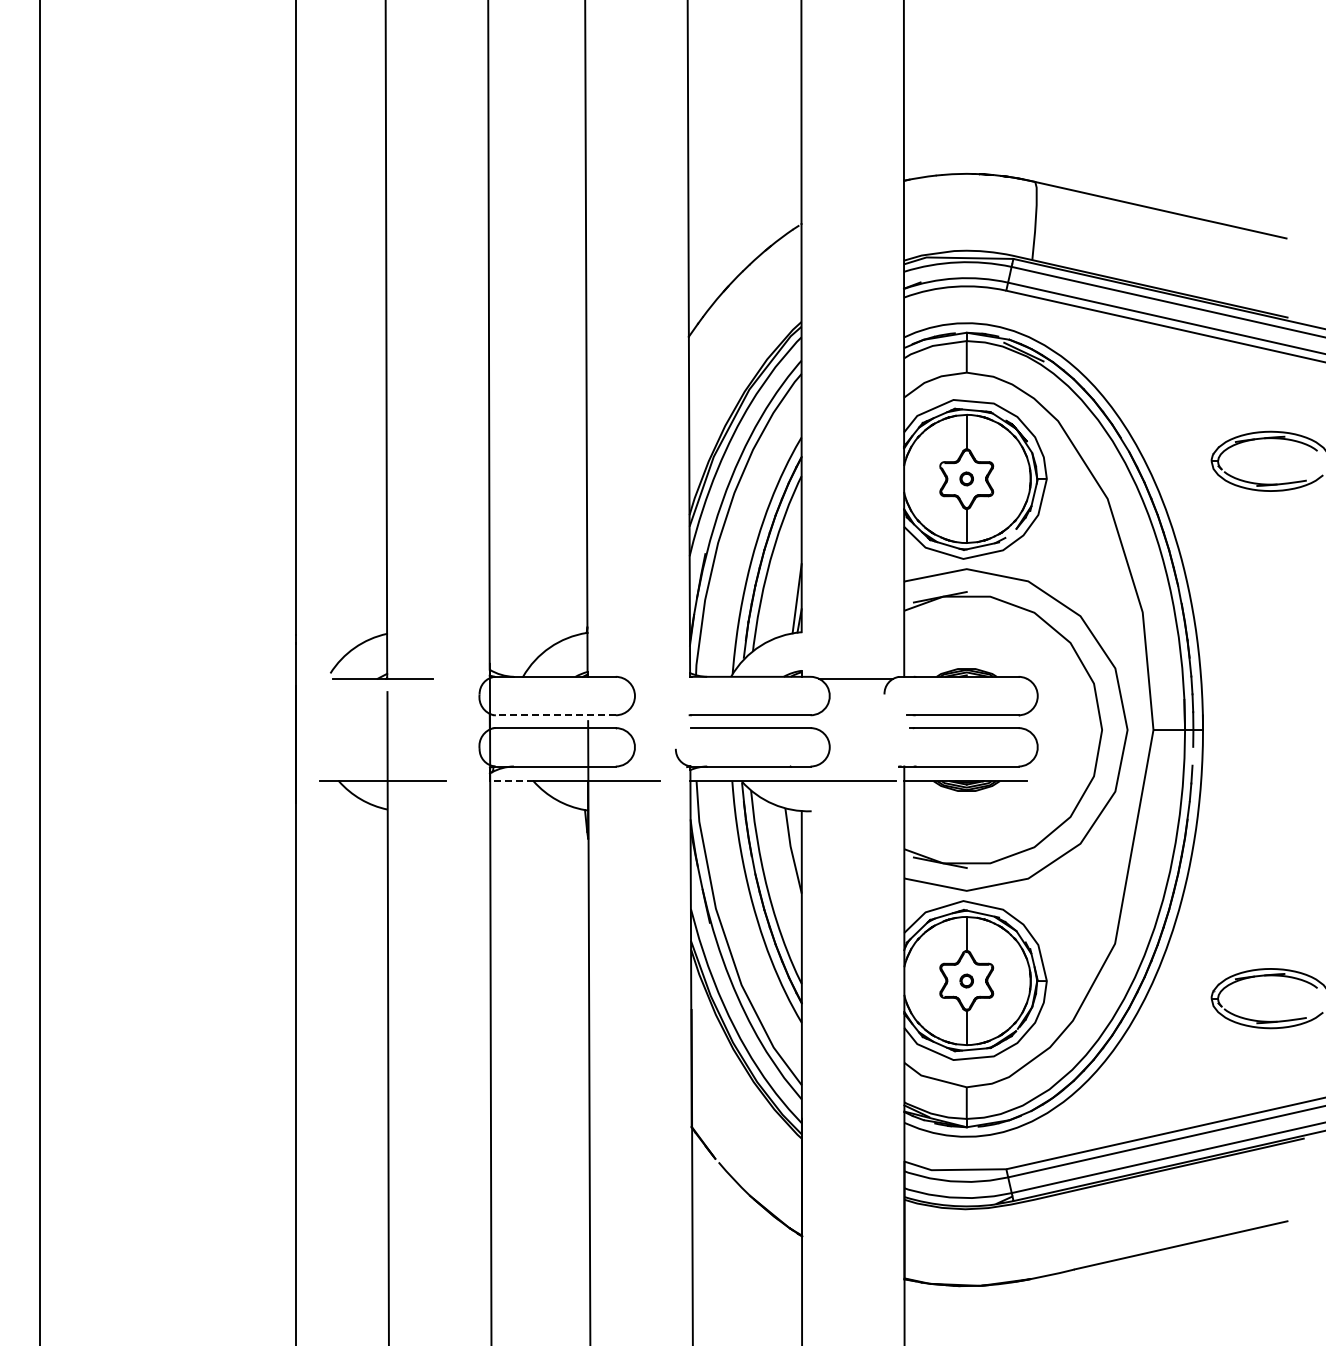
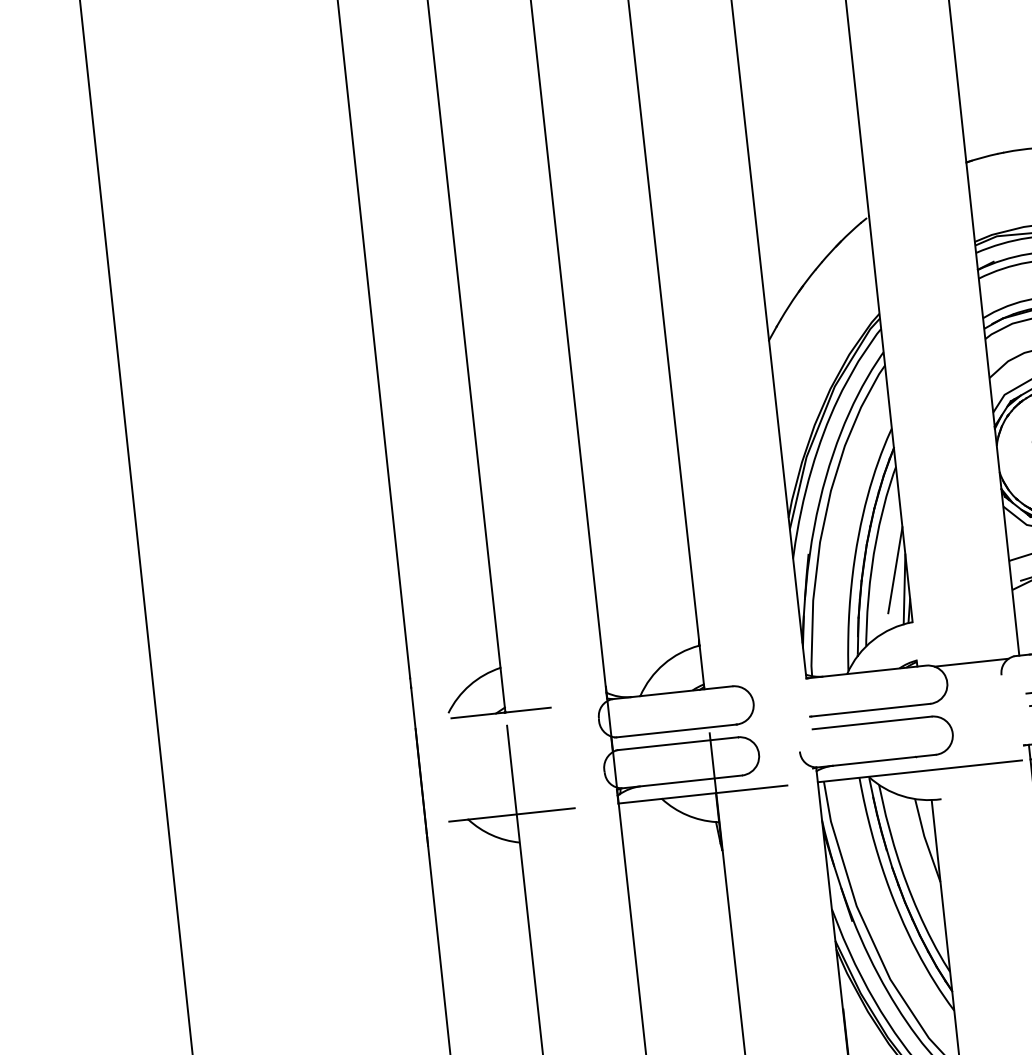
line: (789, 578) -> (894, 570), added
line: (554, 715) -> (675, 731), dashed -> solid
line: (511, 781) -> (639, 801), dashed -> solid

